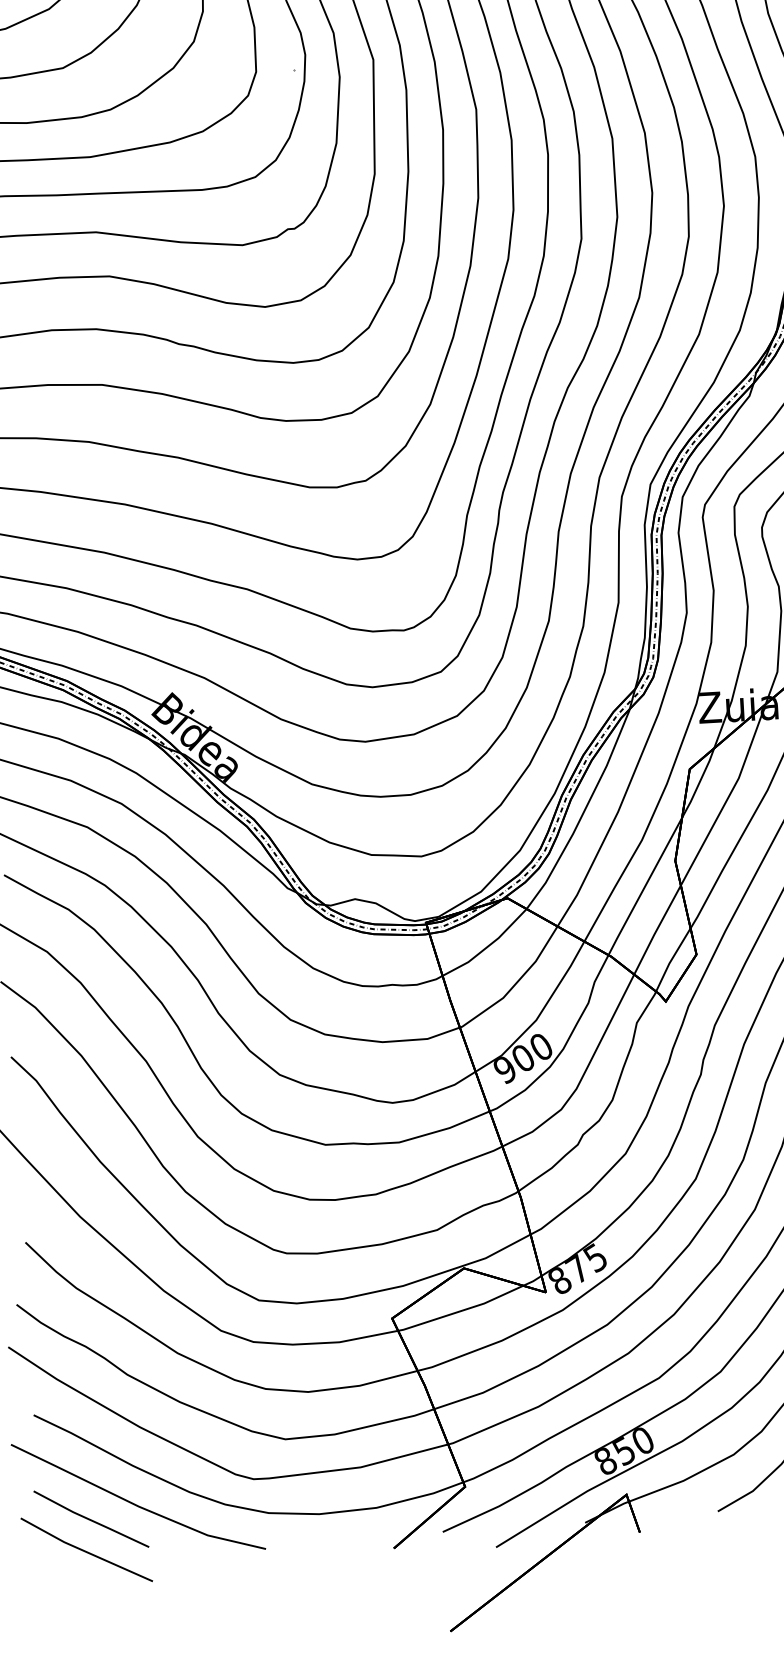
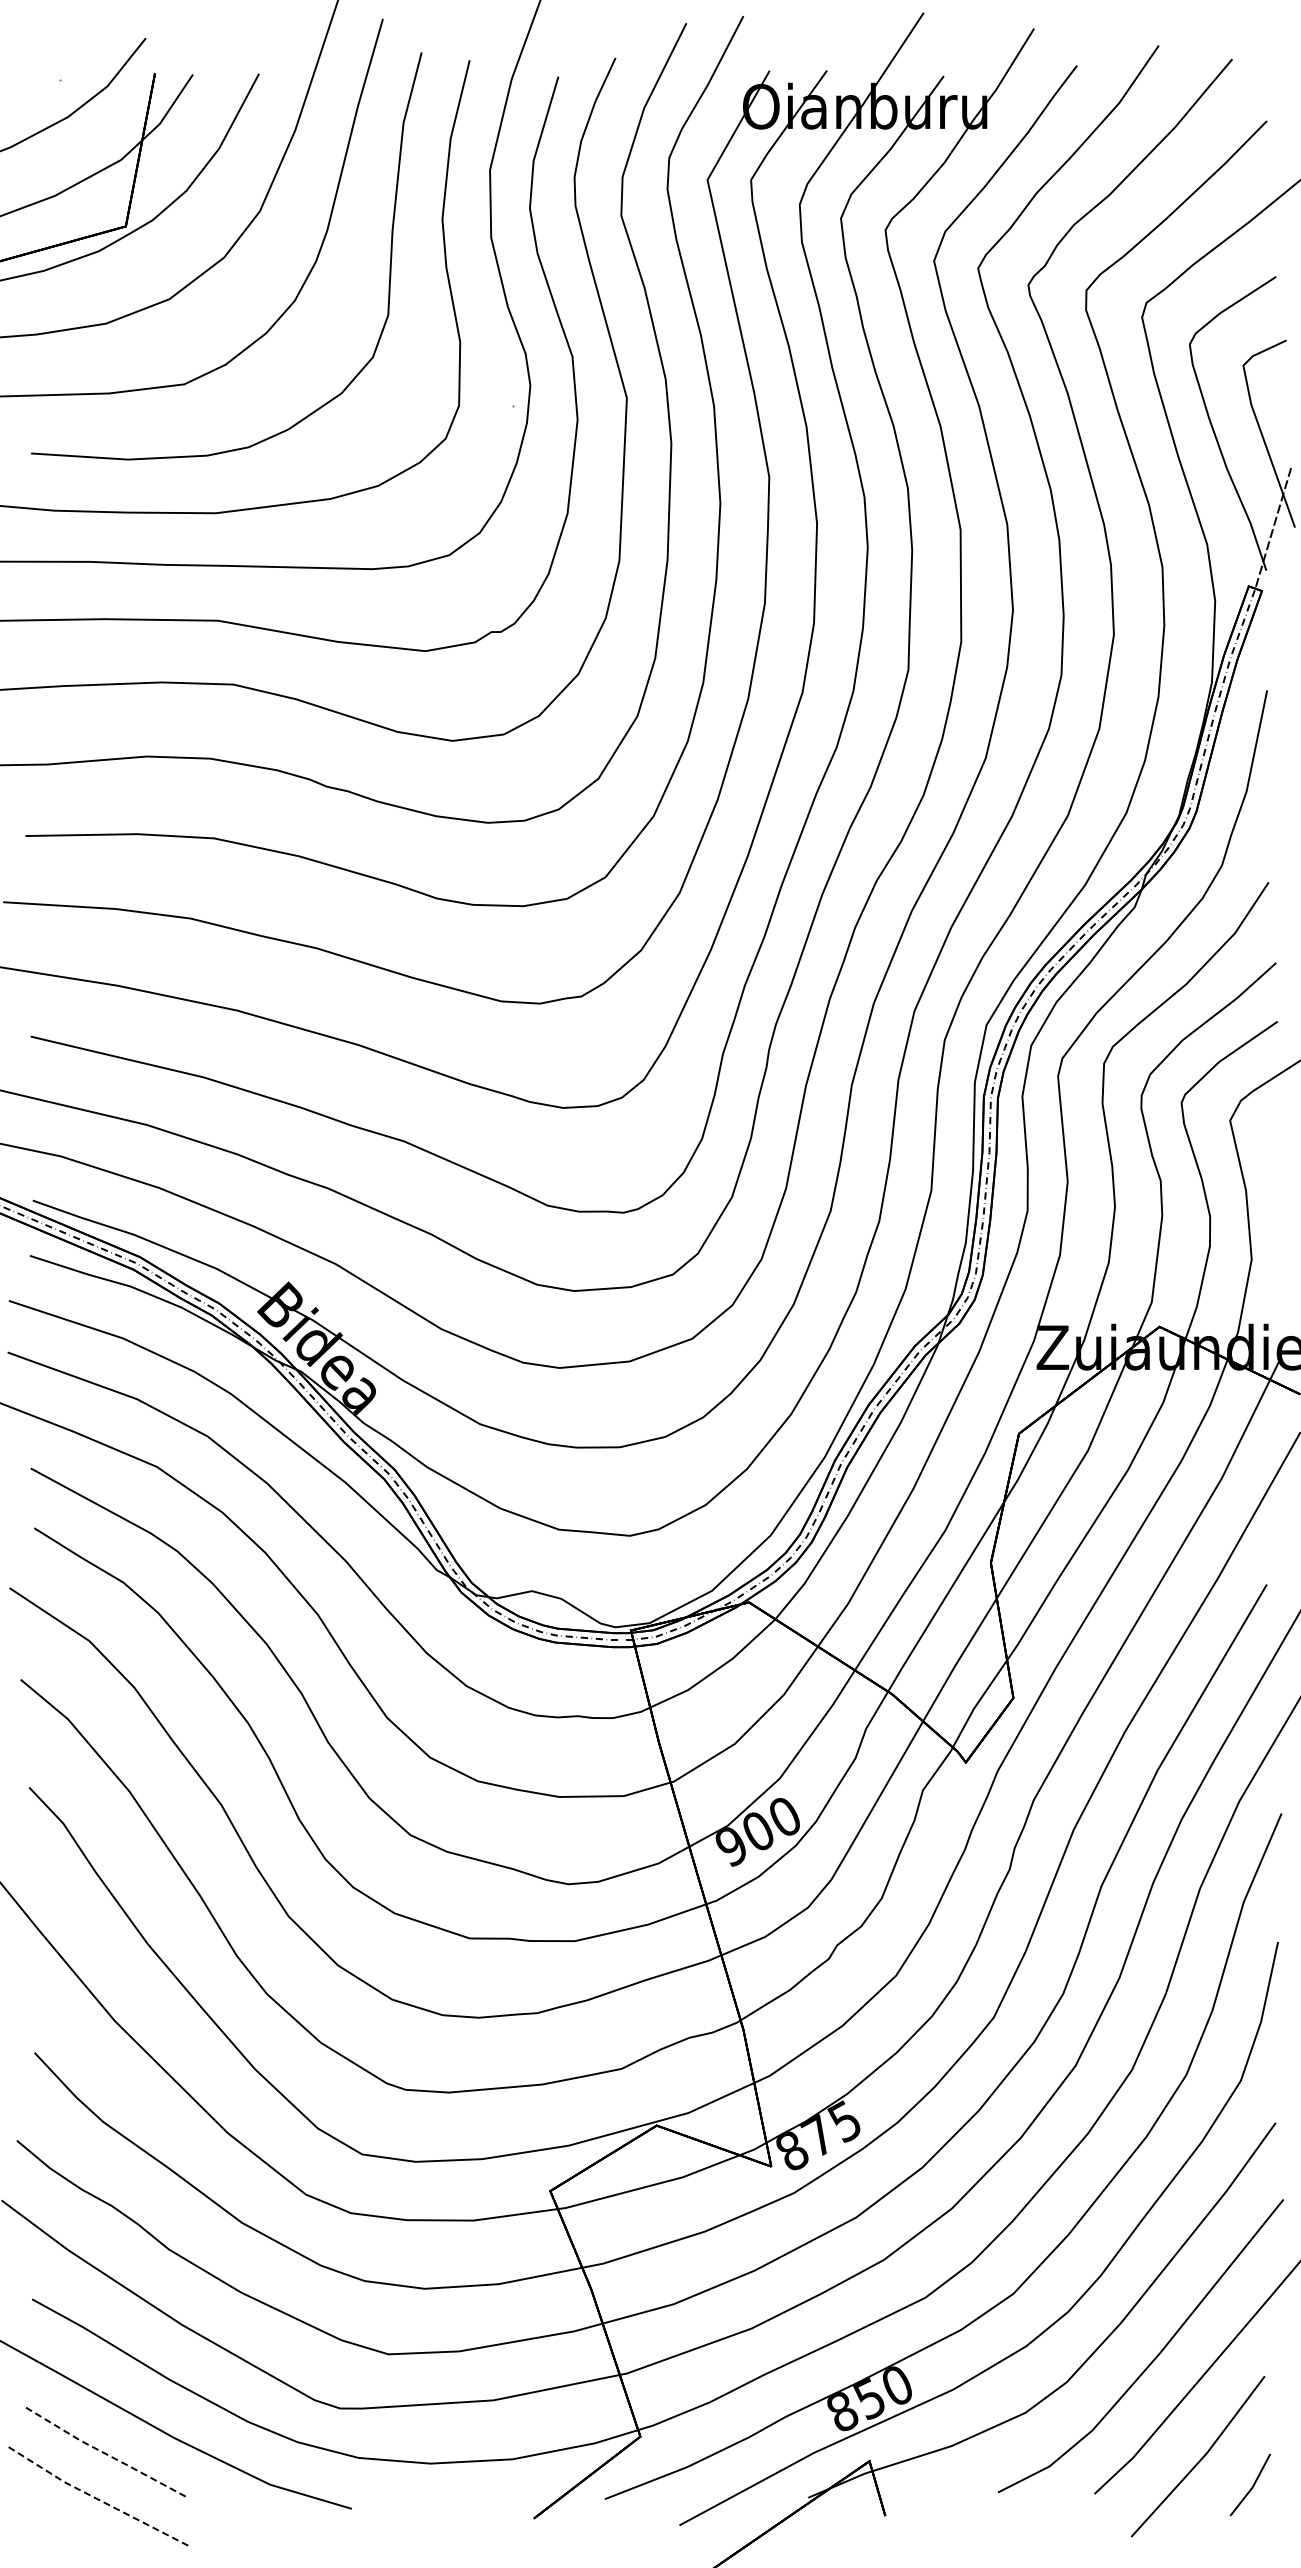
line: (91, 1520) -> (105, 2453), solid -> dashed
line: (85, 1551) -> (94, 2497), solid -> dashed

